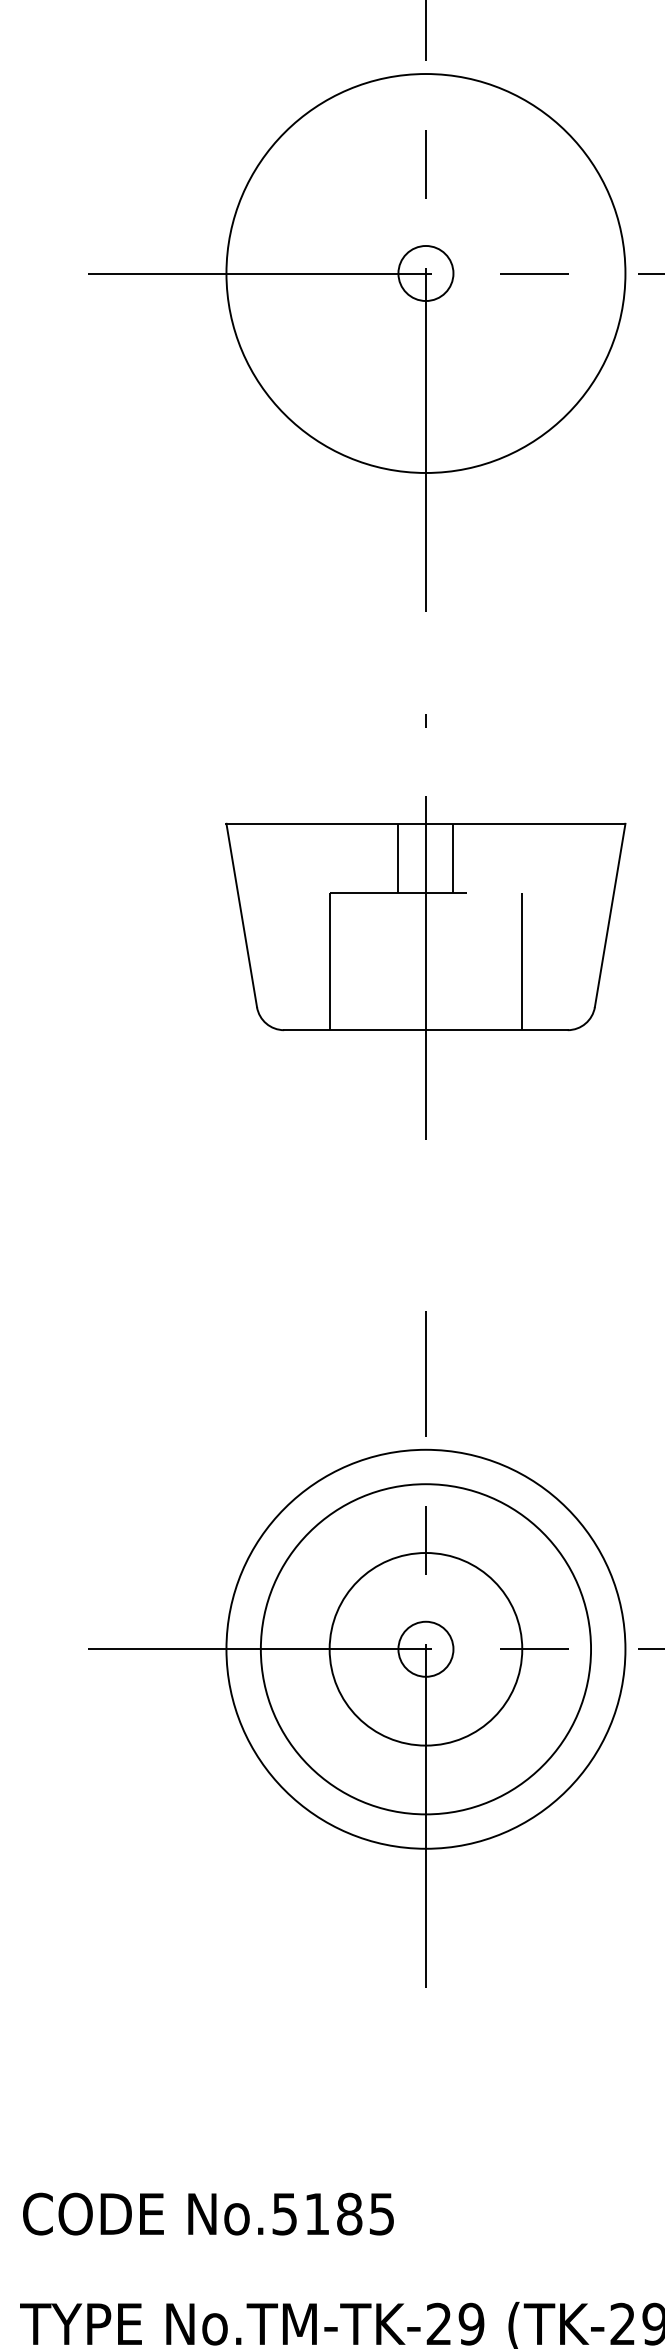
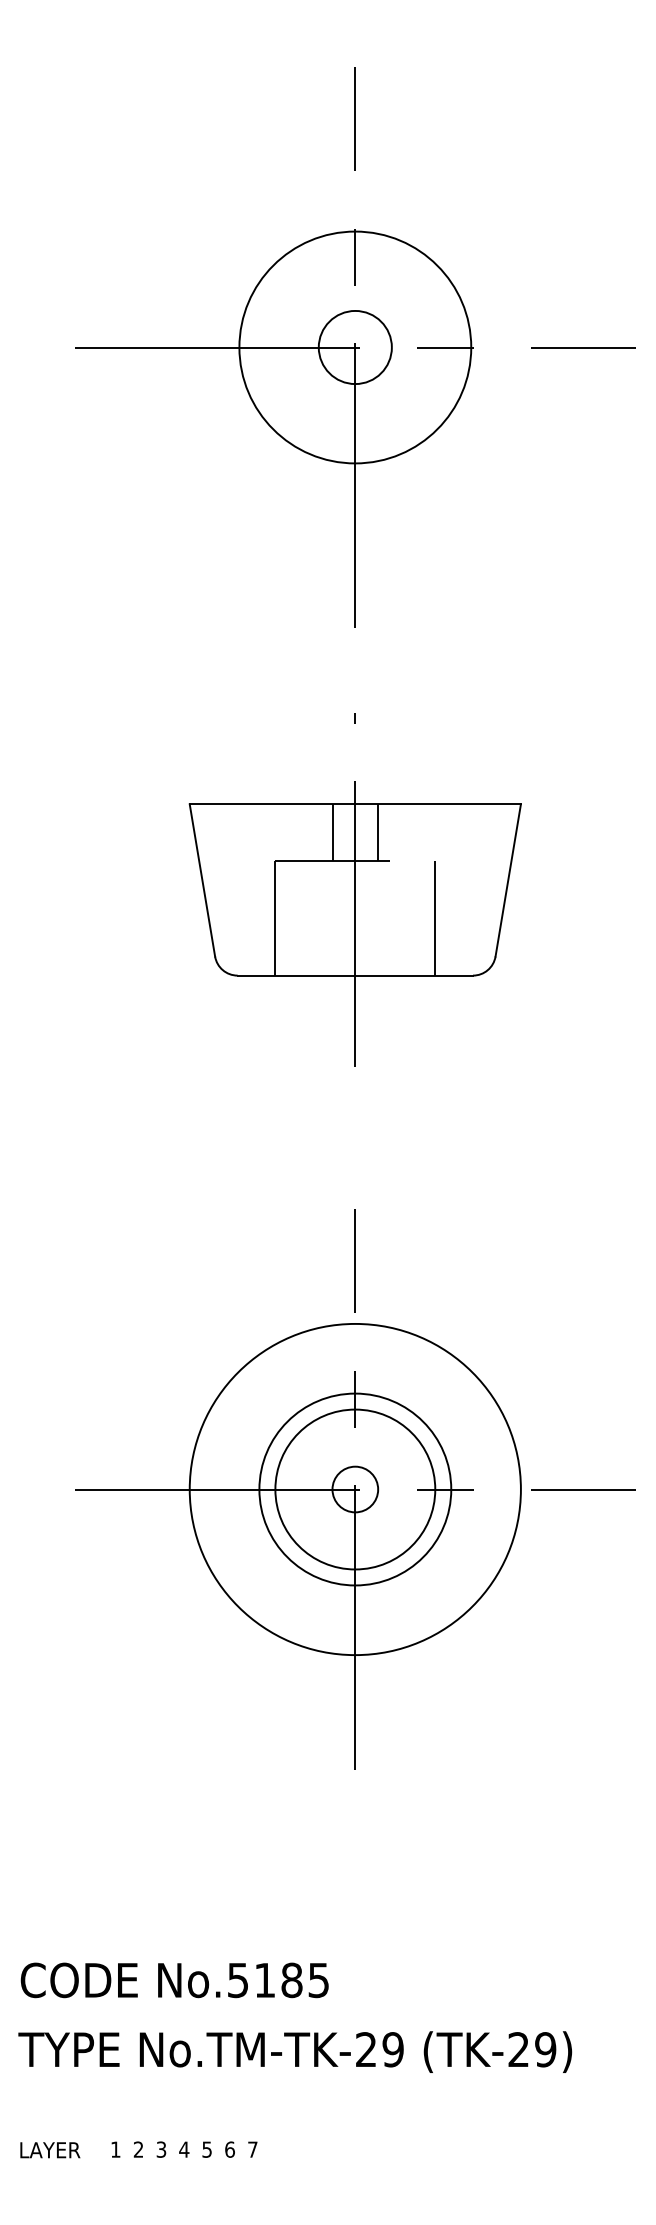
circle: (424, 273) -> (354, 347), size x0.7
circle: (426, 273) -> (355, 347), size x1.6
circle: (426, 1649) -> (355, 1489), size x0.7
text: (208, 2214) -> (174, 1980), moved

